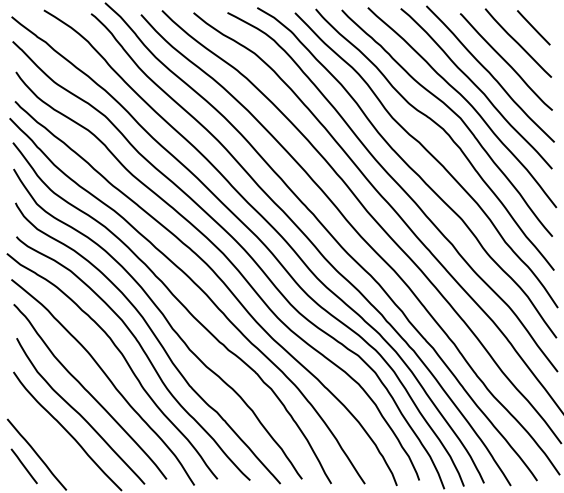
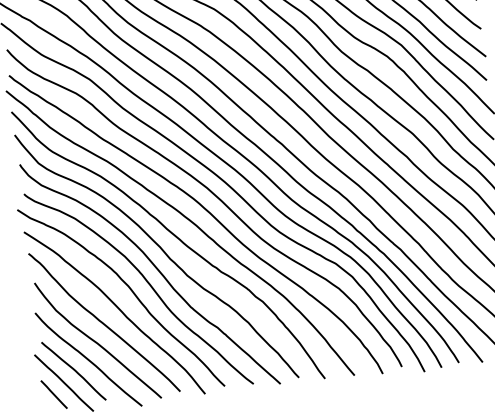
curve: (49, 441) -> (73, 370), added

